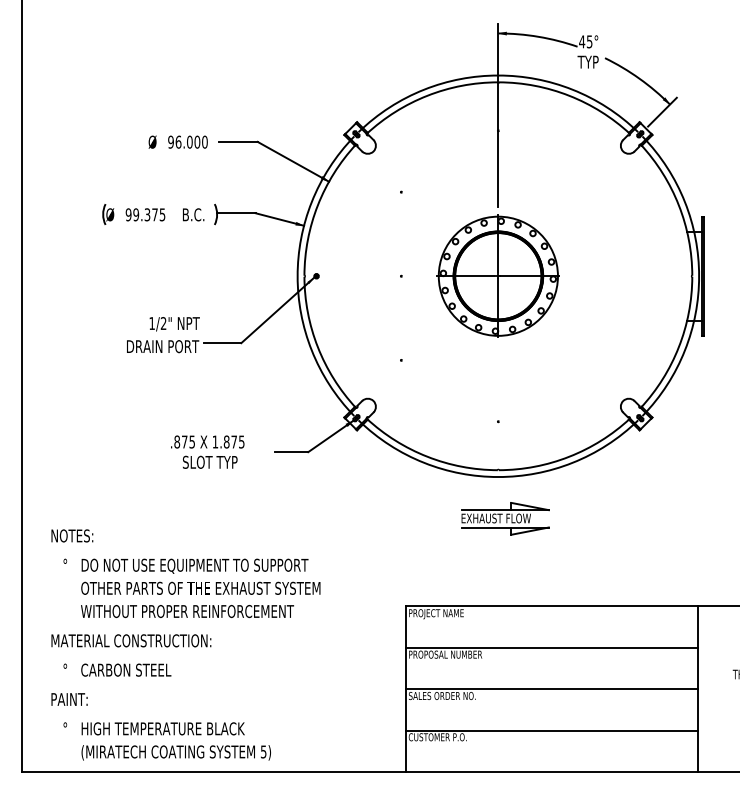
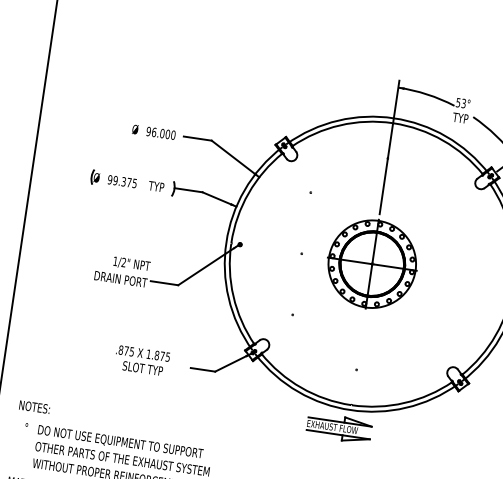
text: (585, 41) -> (460, 102), 45° -> 53°
text: (192, 214) -> (156, 186), B.C. -> TYP
part: (505, 518) -> (339, 428), moved

